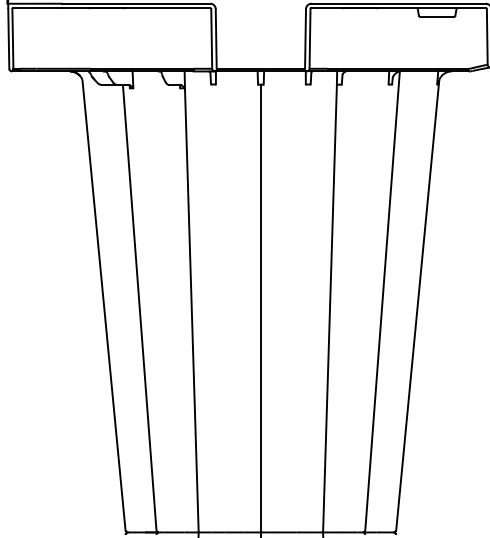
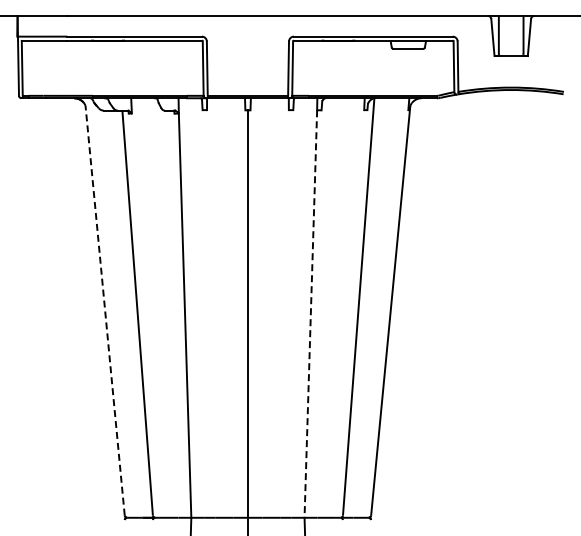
line: (104, 303) -> (105, 309), solid -> dashed
line: (329, 309) -> (310, 314), solid -> dashed

